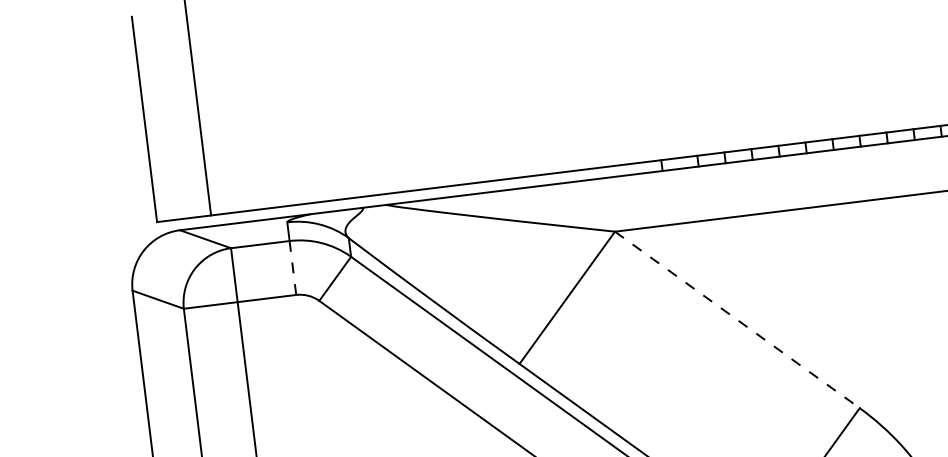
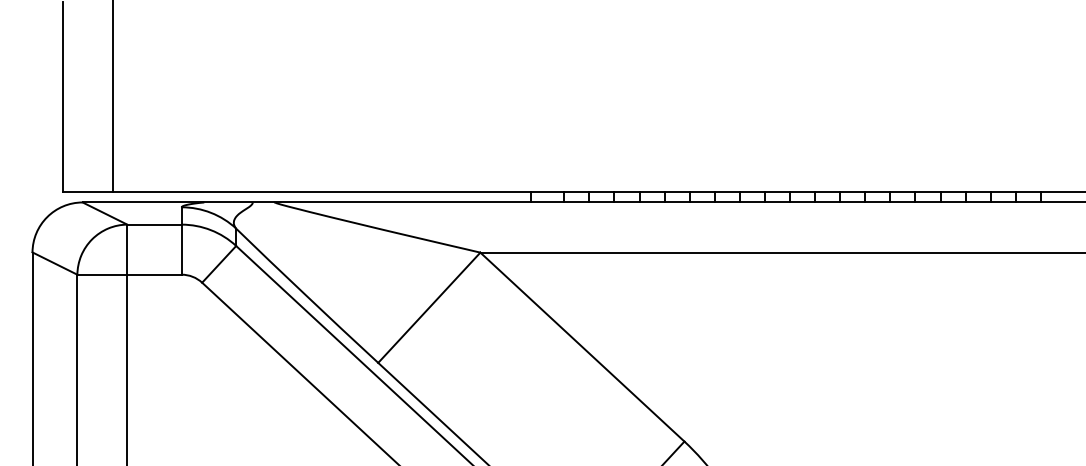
line: (292, 267) -> (181, 249), dashed -> solid
line: (737, 320) -> (582, 347), dashed -> solid

